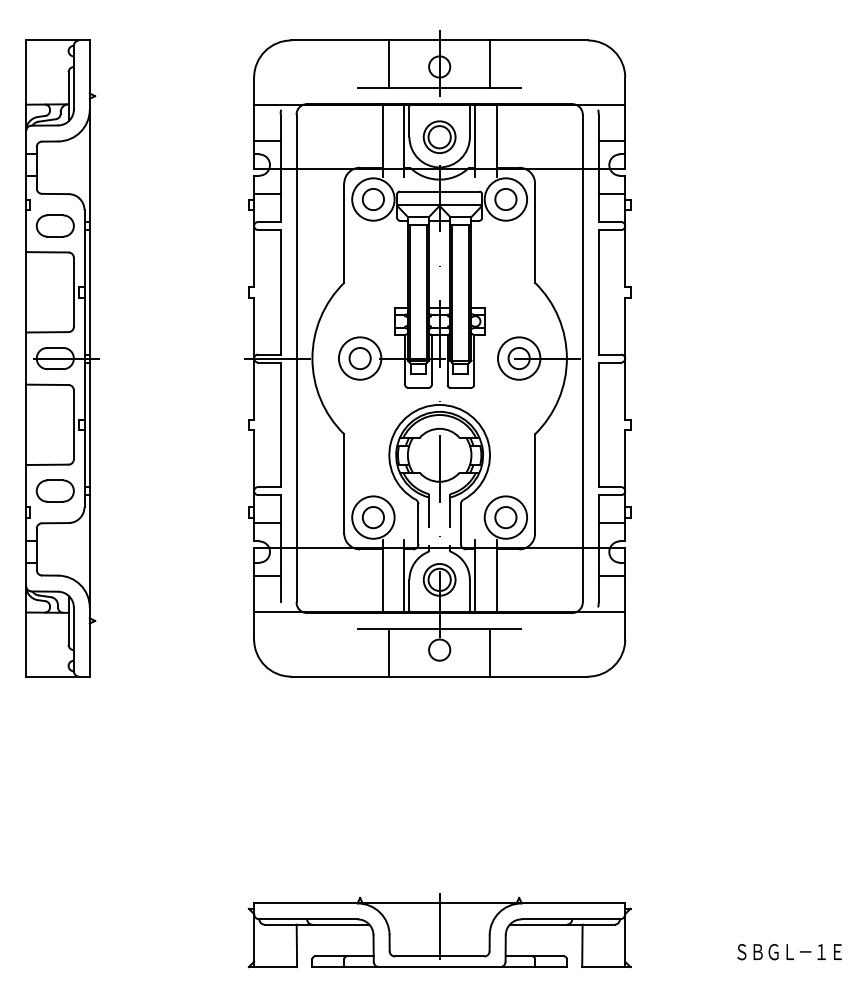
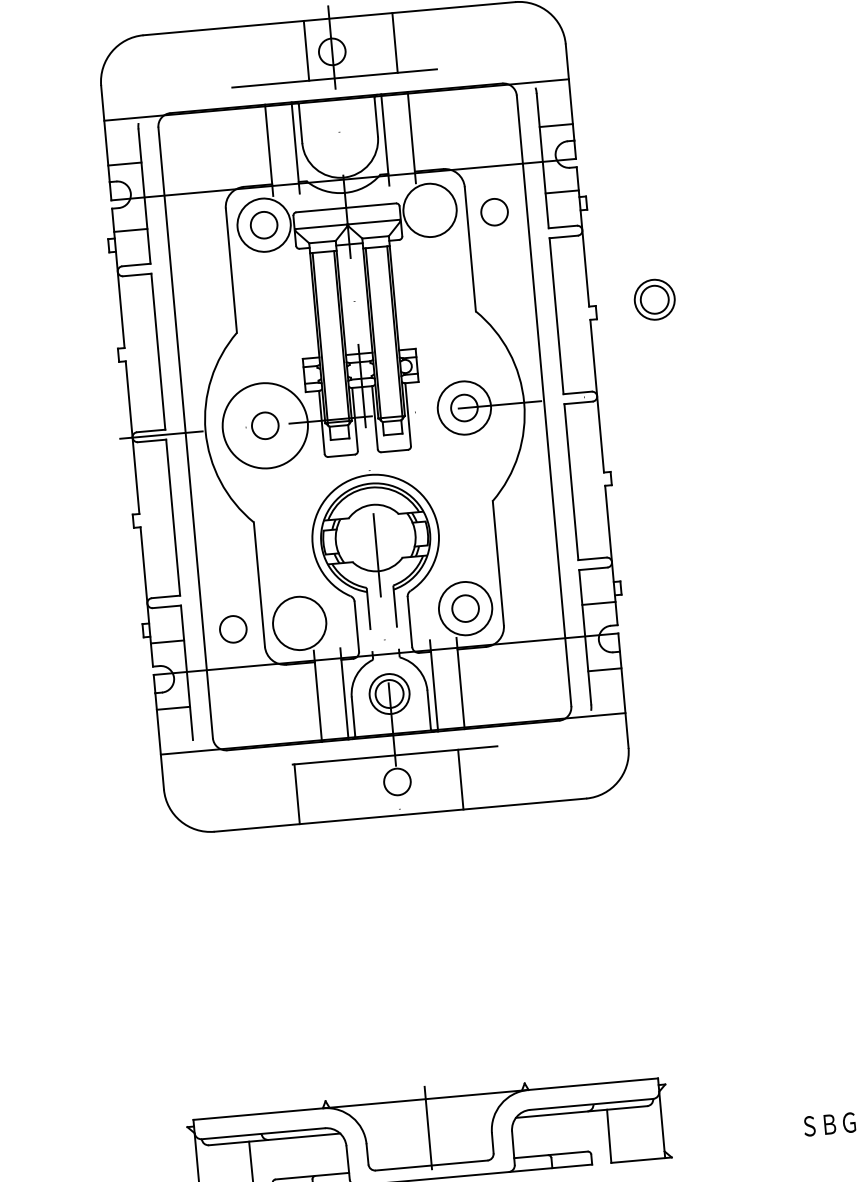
line: (389, 64) -> (306, 51), moved
part: (439, 136) -> (654, 298), moved
circle: (505, 199) -> (494, 212), moved
circle: (359, 358) -> (264, 425), size x1.6
circle: (372, 517) -> (232, 629), moved
line: (389, 652) -> (297, 793), moved

